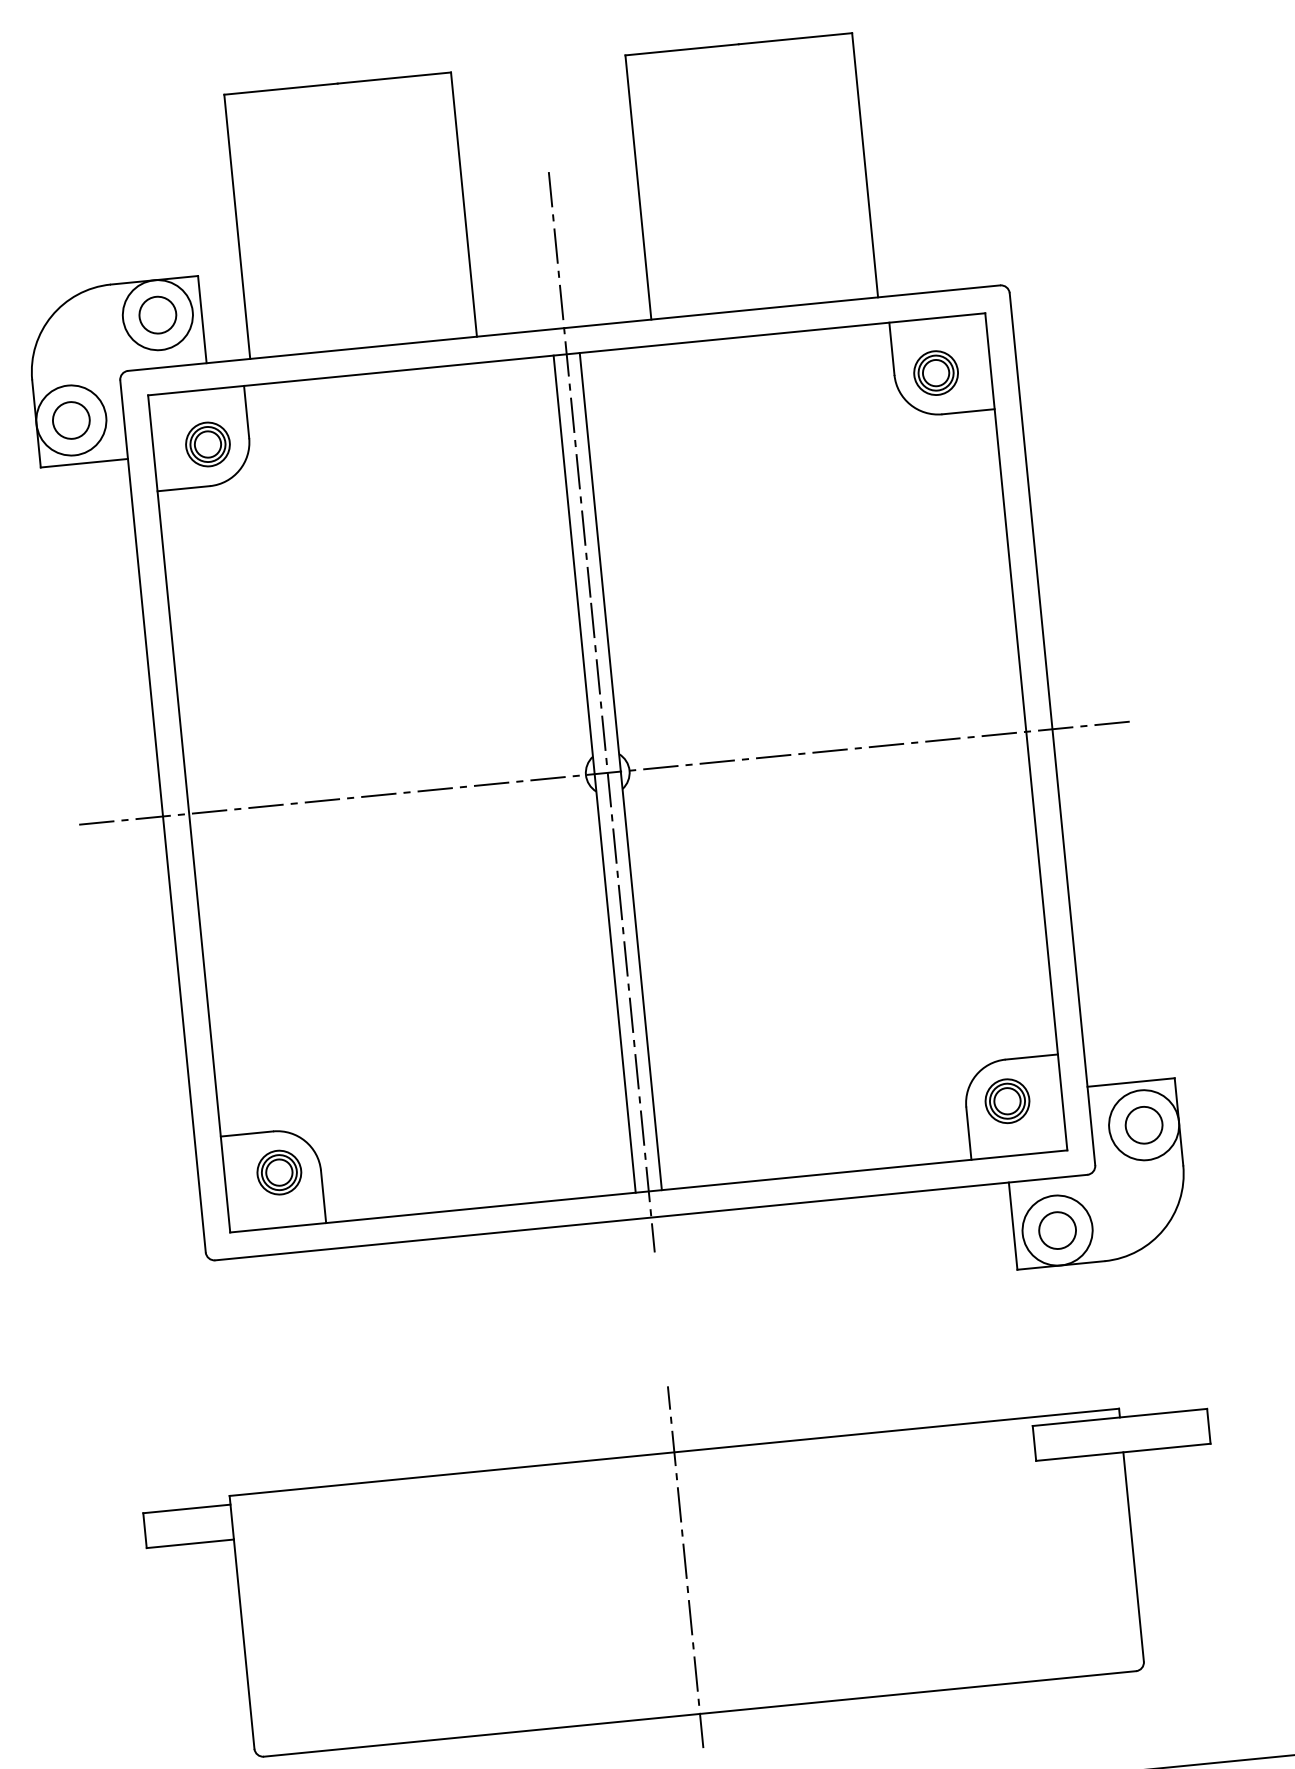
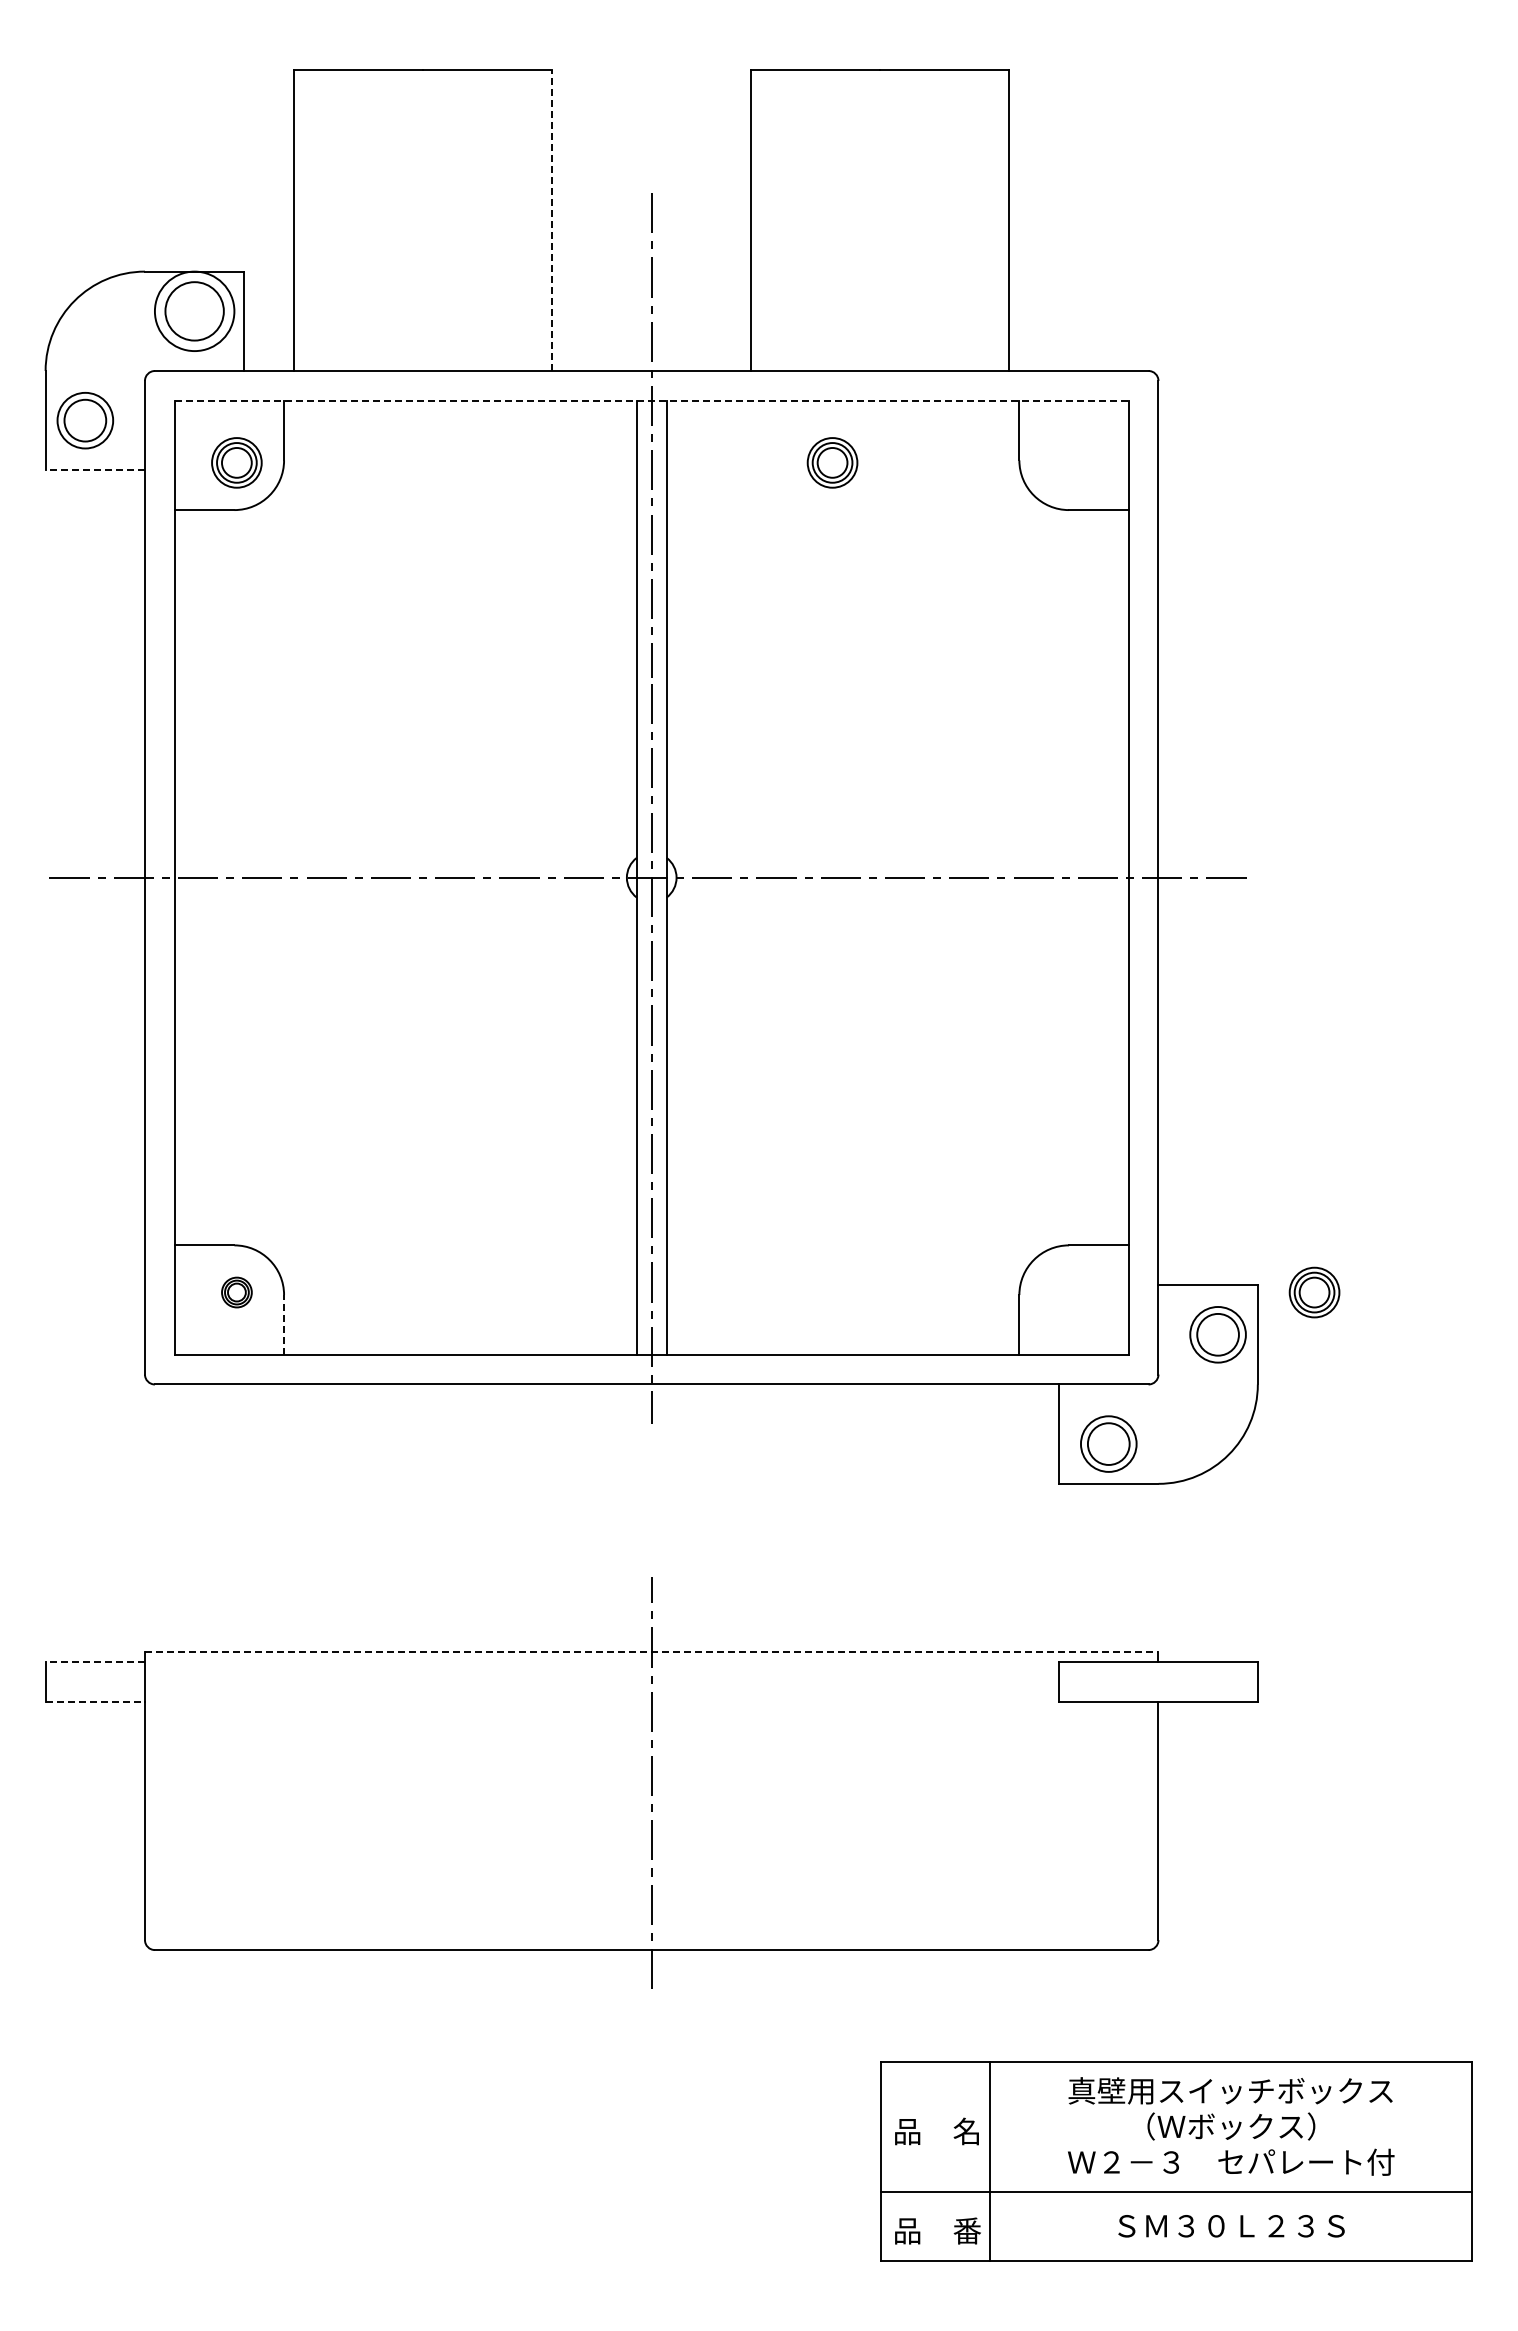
line: (464, 204) -> (552, 220), solid -> dashed
circle: (157, 315) -> (194, 311), size x1.4
line: (566, 354) -> (651, 400), solid -> dashed
part: (936, 372) -> (832, 462), moved
circle: (71, 420) -> (85, 420), size x0.7
line: (84, 463) -> (95, 470), solid -> dashed
part: (1007, 1101) -> (1314, 1292), moved
circle: (1143, 1125) -> (1217, 1334), size x0.7
part: (279, 1172) -> (236, 1292), size x0.6
line: (323, 1196) -> (284, 1324), solid -> dashed
circle: (1057, 1230) -> (1108, 1443), size x0.7
line: (674, 1451) -> (651, 1651), solid -> dashed
line: (187, 1508) -> (95, 1661), solid -> dashed
line: (190, 1543) -> (95, 1701), solid -> dashed

